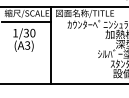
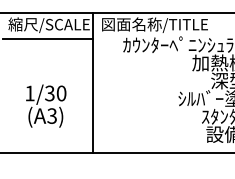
text: (24, 39) -> (46, 105), moved

